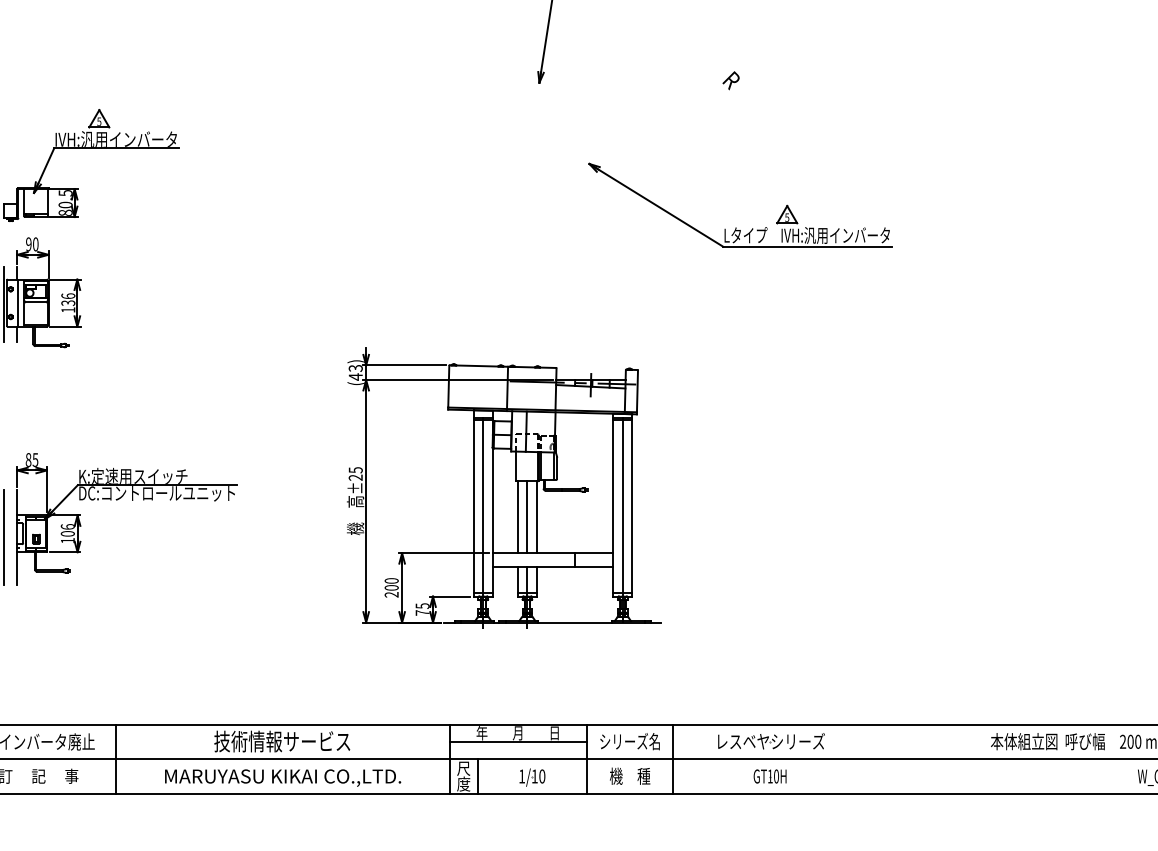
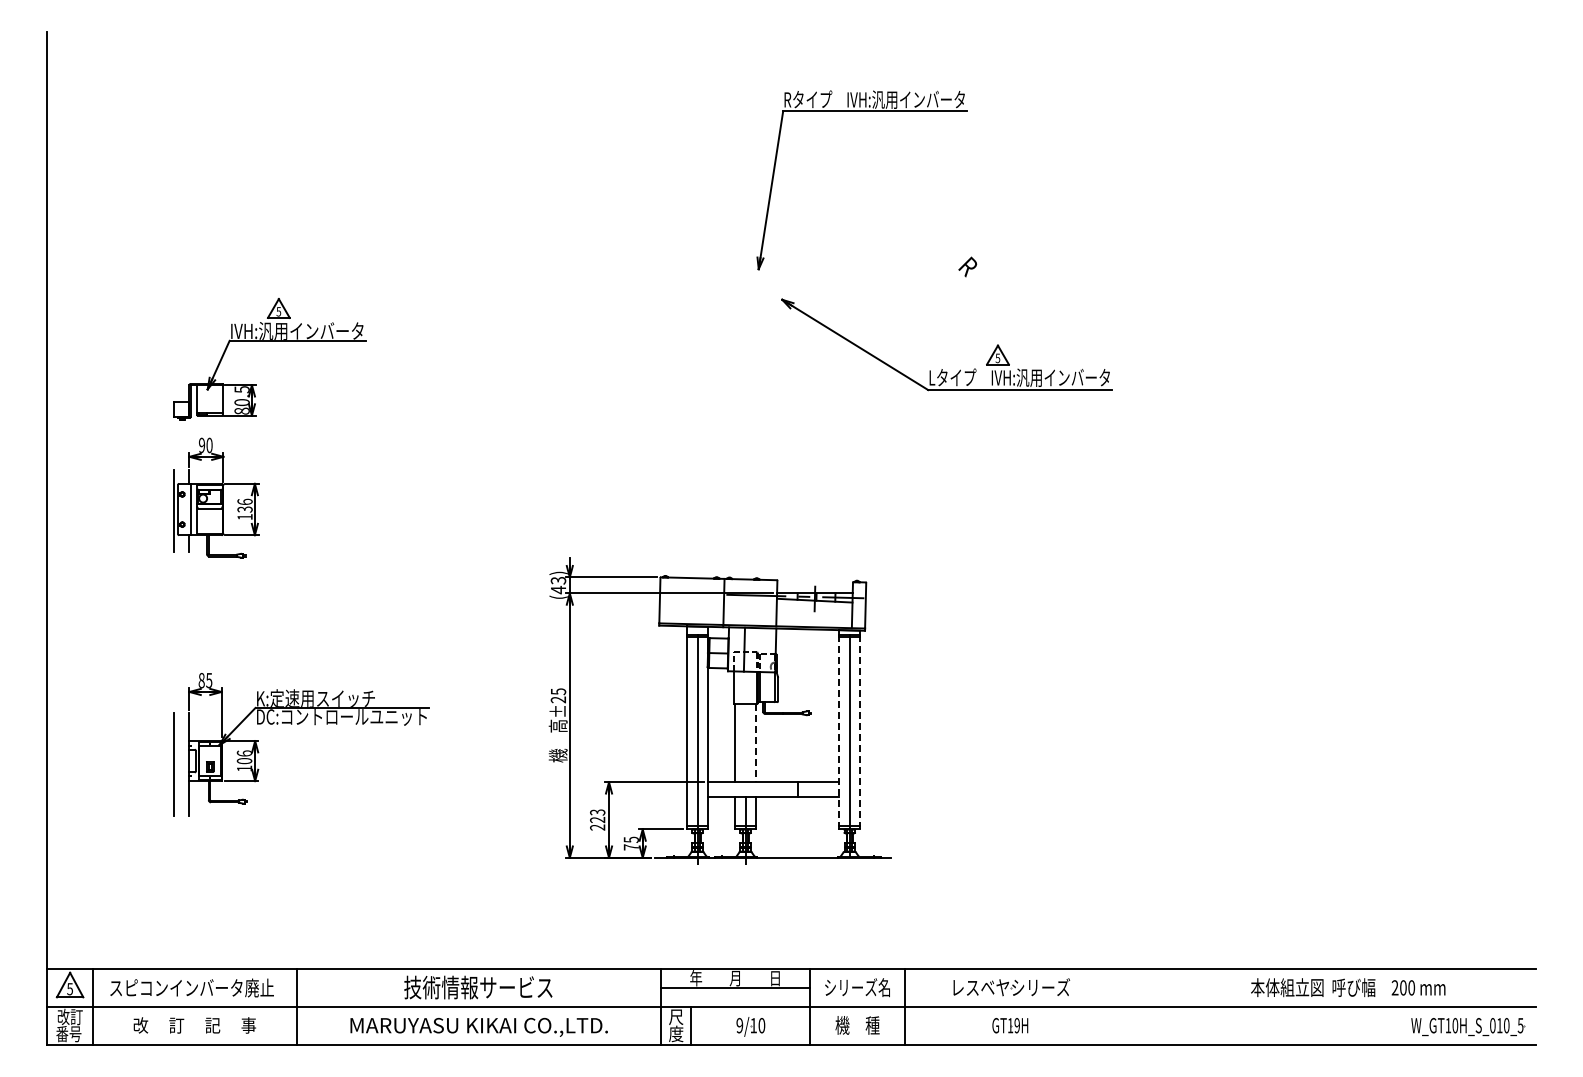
part: (736, 227) -> (942, 369), moved
line: (613, 505) -> (839, 730), solid -> dashed
line: (632, 507) -> (860, 732), solid -> dashed
line: (527, 516) -> (745, 742), removed
line: (536, 517) -> (755, 743), solid -> dashed
text: (391, 584) -> (597, 816), 200 -> 223
text: (521, 776) -> (739, 1025), 1/10 -> 9/10
text: (775, 776) -> (1016, 1025), GT10H -> GT19H

